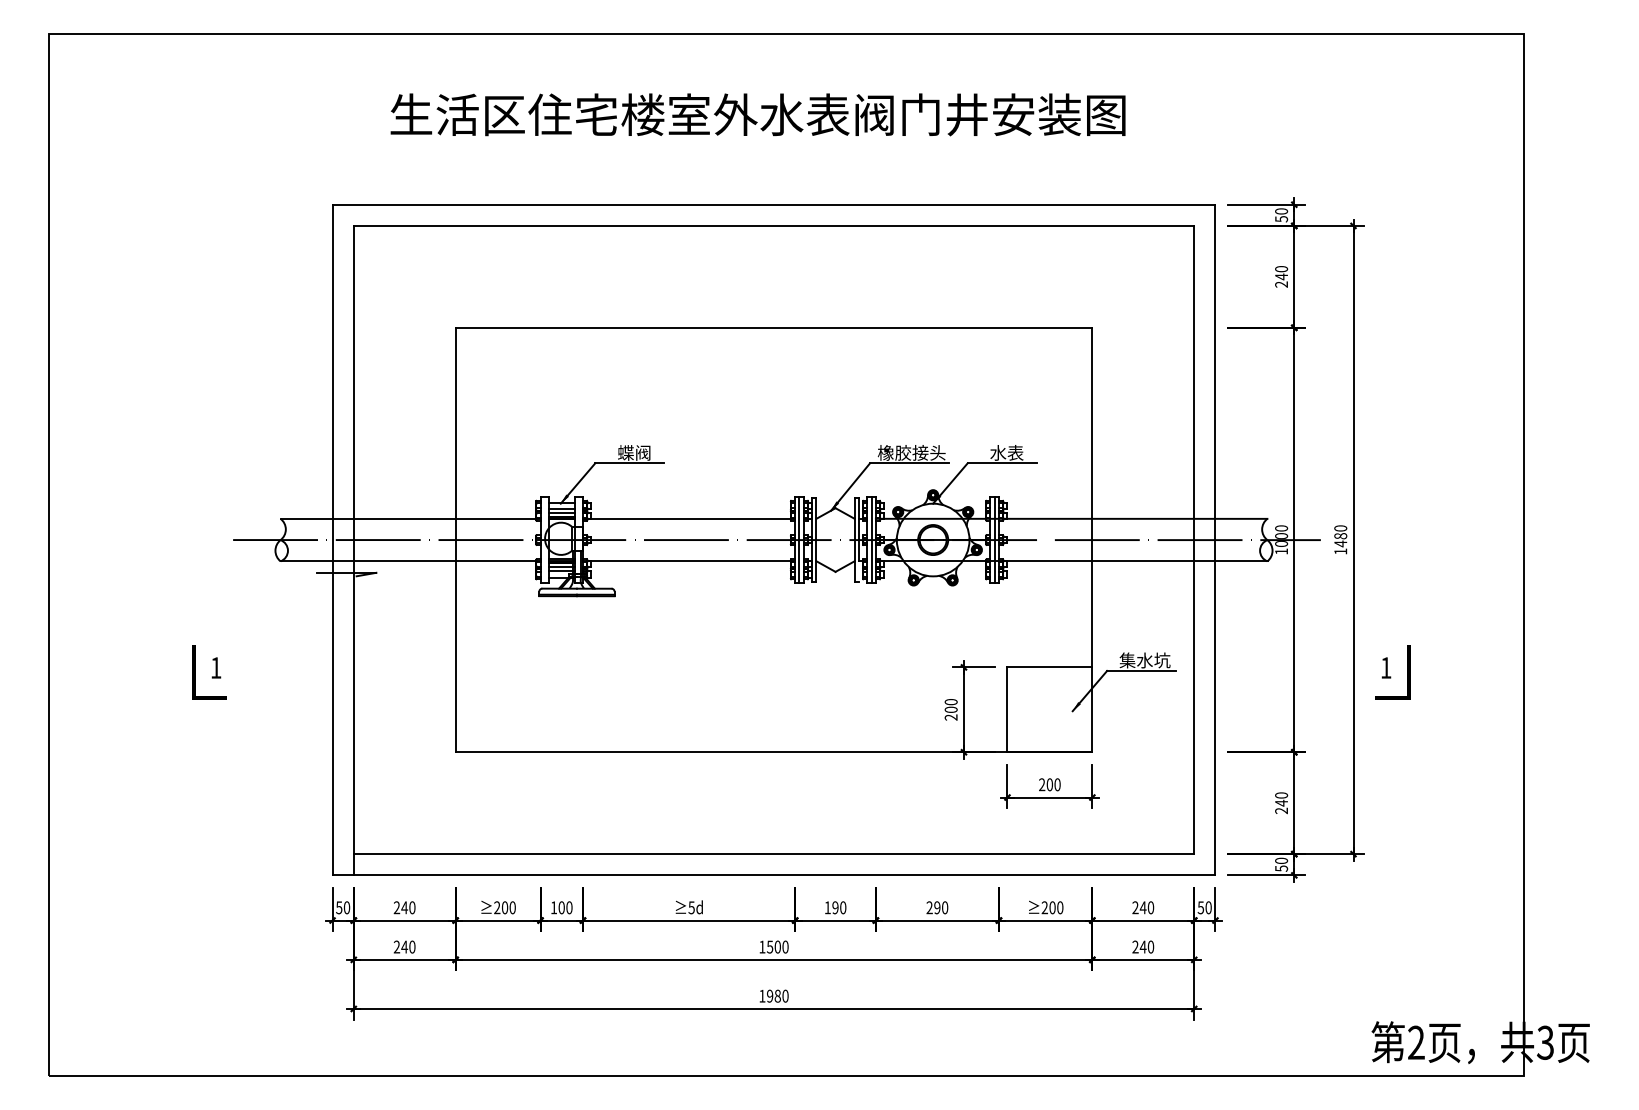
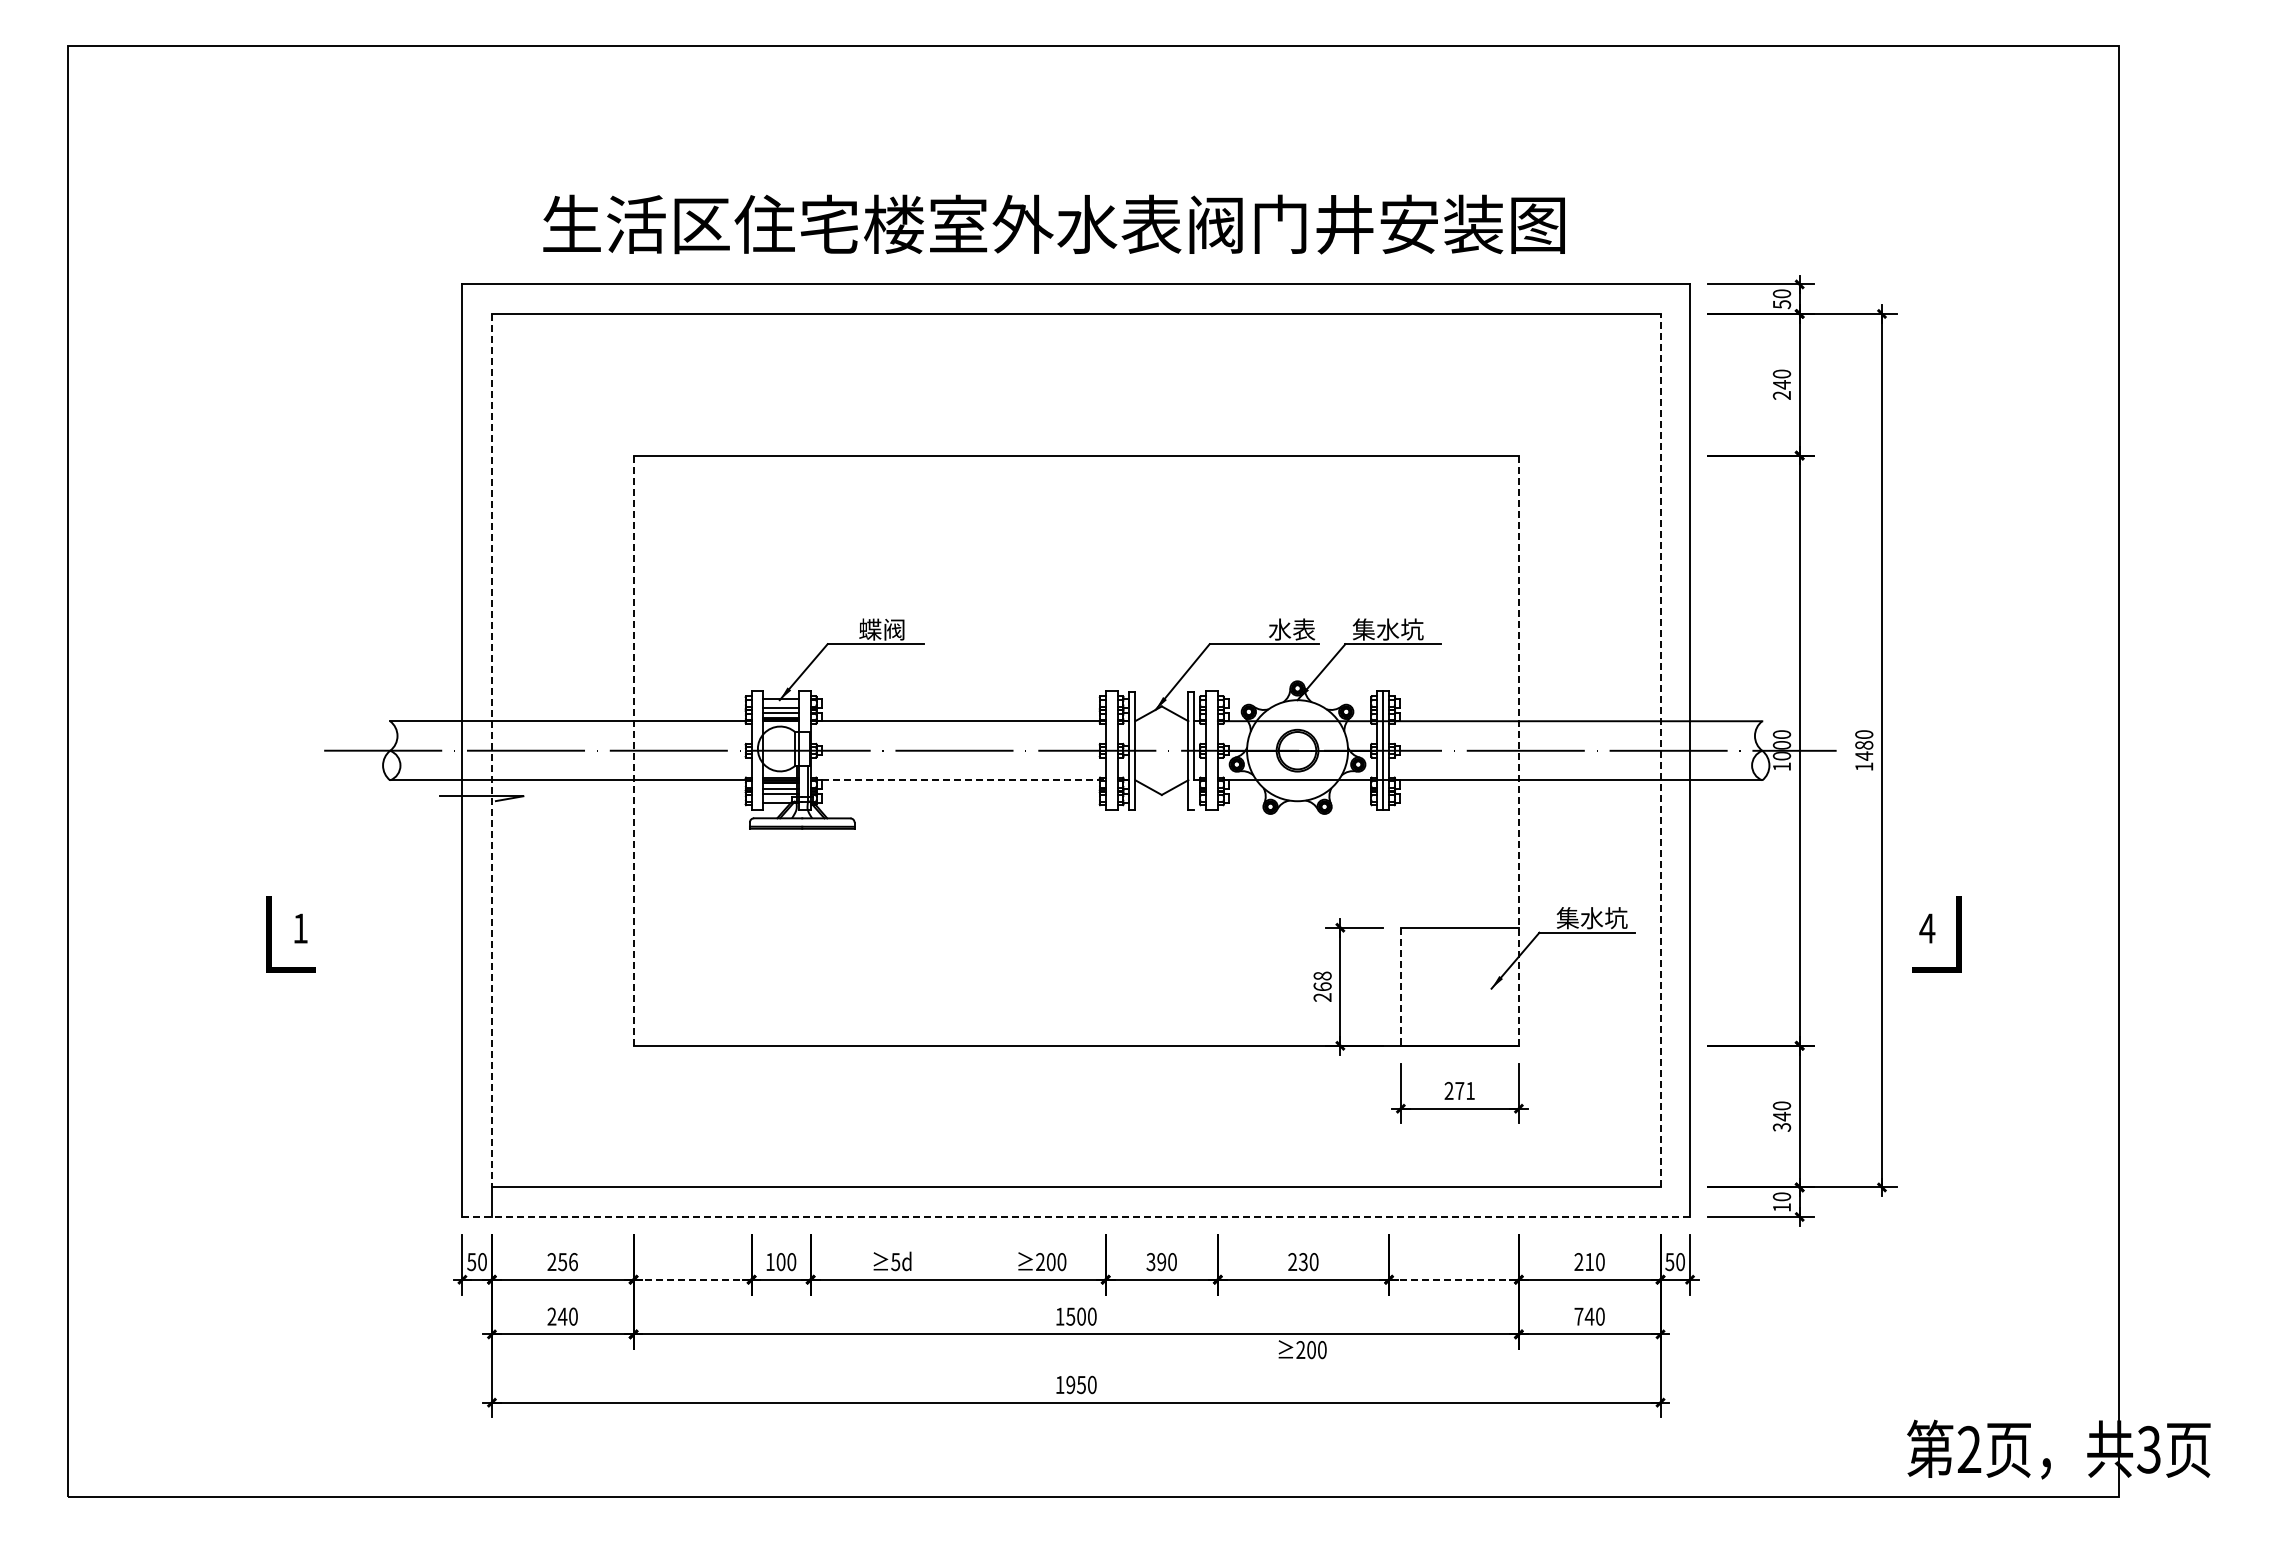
text: (757, 114) -> (1053, 224), moved
text: (911, 452) -> (1267, 629), 橡胶接头 -> 水表
text: (997, 452) -> (1387, 629), 水表 -> 集水坑
line: (353, 539) -> (491, 750), solid -> dashed
line: (799, 539) -> (1111, 750), removed
line: (871, 539) -> (1211, 750), removed
line: (1092, 539) -> (1518, 750), solid -> dashed
line: (1194, 539) -> (1660, 750), solid -> dashed
line: (455, 540) -> (633, 751), solid -> dashed
line: (689, 561) -> (958, 780), solid -> dashed
text: (1386, 667) -> (1927, 928), 1 -> 4
text: (951, 706) -> (1322, 981), 200 -> 268
line: (1007, 710) -> (1400, 987), solid -> dashed
text: (1053, 784) -> (1464, 1090), 200 -> 271
text: (1281, 811) -> (1782, 1127), 240 -> 340
text: (1281, 868) -> (1782, 1207), 50 -> 10
line: (774, 875) -> (1076, 1216), solid -> dashed
text: (498, 907) -> (1042, 1261), moved
text: (689, 907) -> (892, 1261), moved
text: (936, 907) -> (1302, 1261), 290 -> 230
text: (1046, 907) -> (1302, 1349), moved
text: (1143, 907) -> (1589, 1261), 240 -> 210
text: (408, 908) -> (567, 1262), 240 -> 256
text: (827, 908) -> (1150, 1262), 190 -> 390
line: (498, 920) -> (692, 1279), solid -> dashed
line: (1045, 920) -> (1453, 1279), solid -> dashed
text: (1135, 946) -> (1578, 1316), 240 -> 740
text: (777, 995) -> (1081, 1384), 1980 -> 1950

